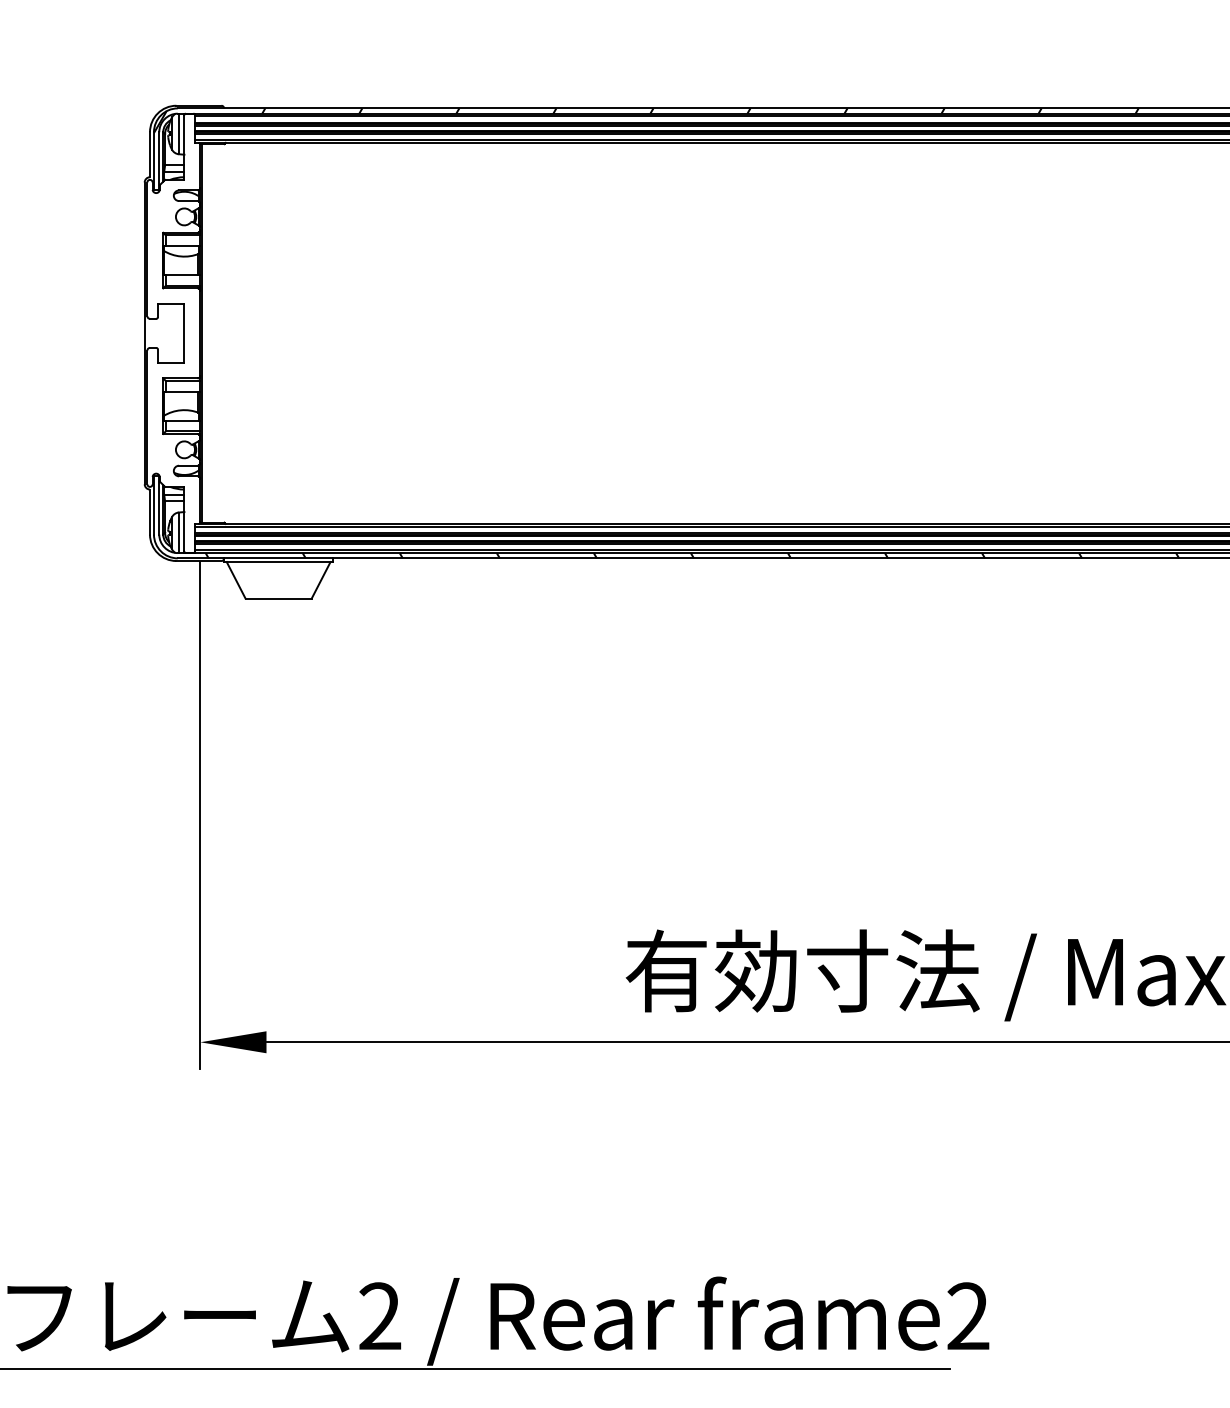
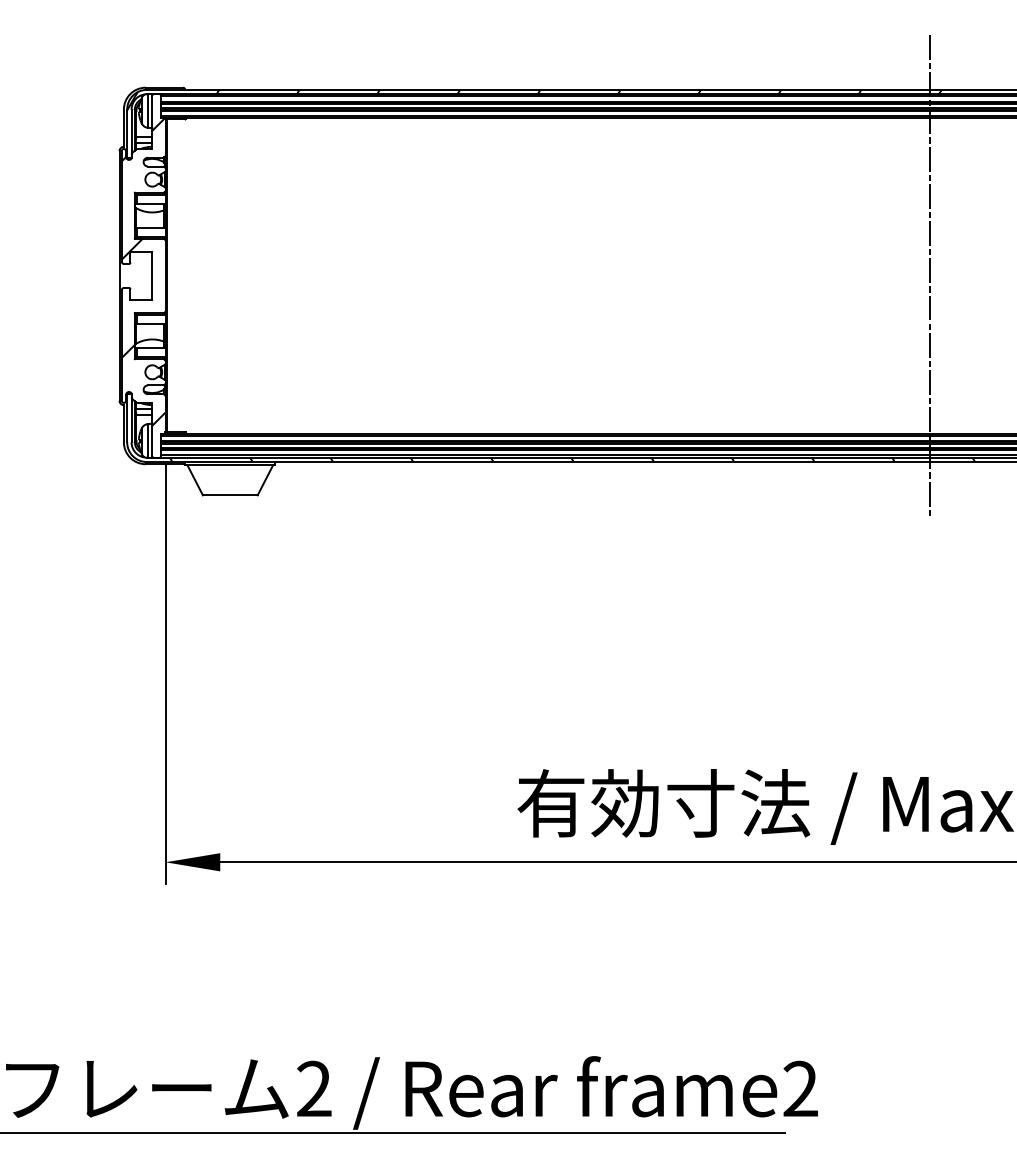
hatch: (173, 328) -> (143, 271), added
line: (1124, 333) -> (929, 276), added

